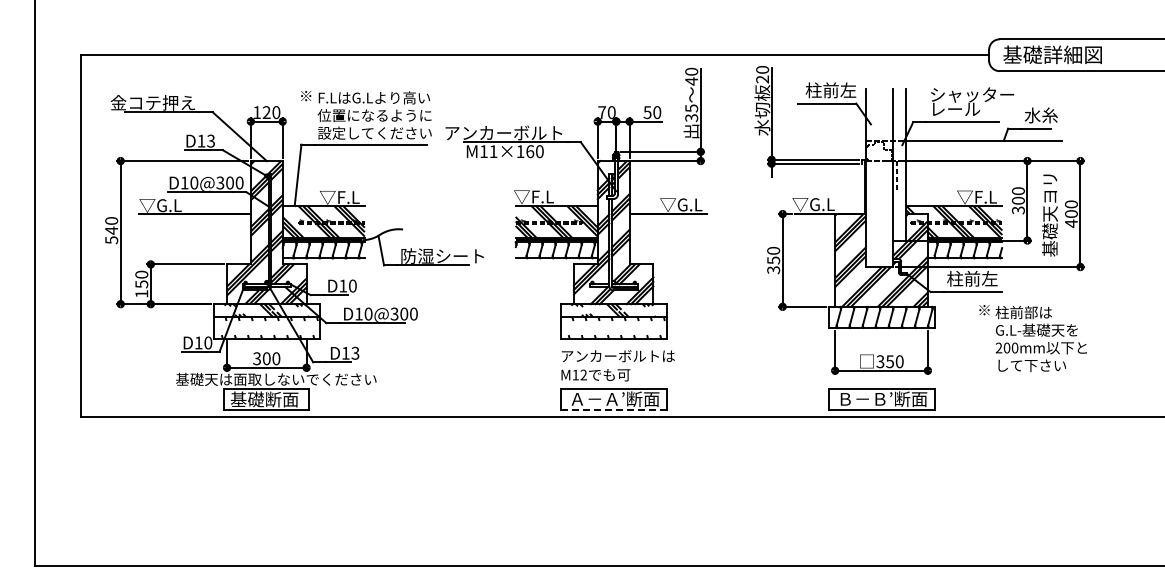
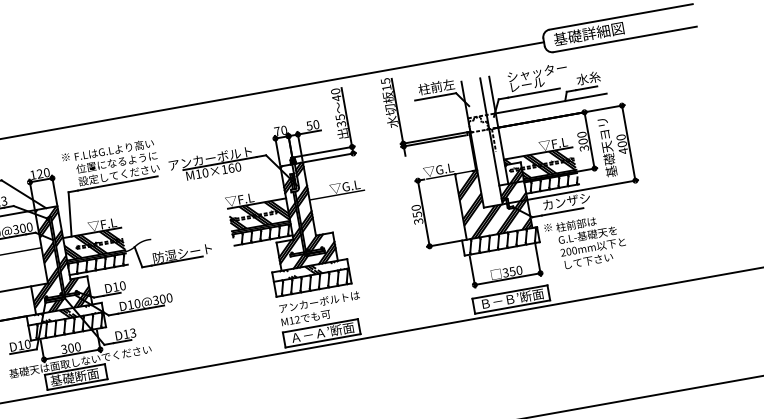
text: (762, 74) -> (386, 84), 20 -> 15
text: (493, 151) -> (205, 172), M11×160 -> M10×160
text: (980, 278) -> (566, 201), 柱前左 -> カンザシ
hatch: (265, 327) -> (66, 326), added
hatch: (612, 327) -> (311, 282), added
text: (1032, 338) -> (585, 241), moved
line: (613, 410) -> (322, 341), dashed -> solid

